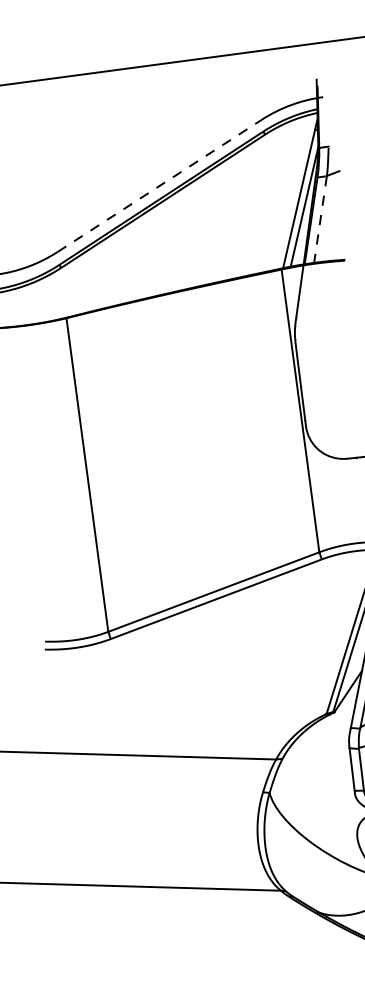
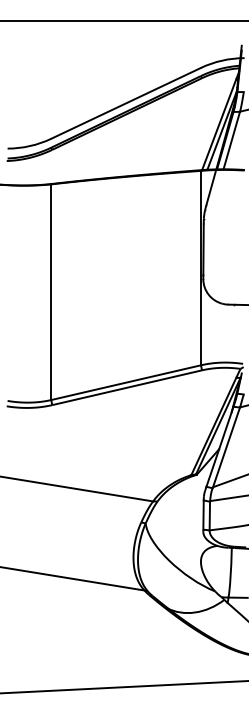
line: (160, 186) -> (126, 103), dashed -> solid
line: (320, 219) -> (231, 140), dashed -> solid

